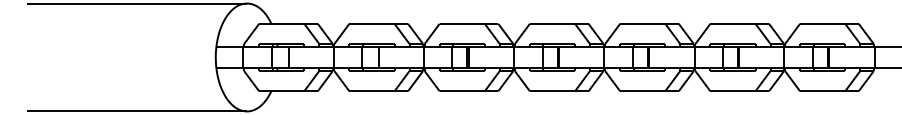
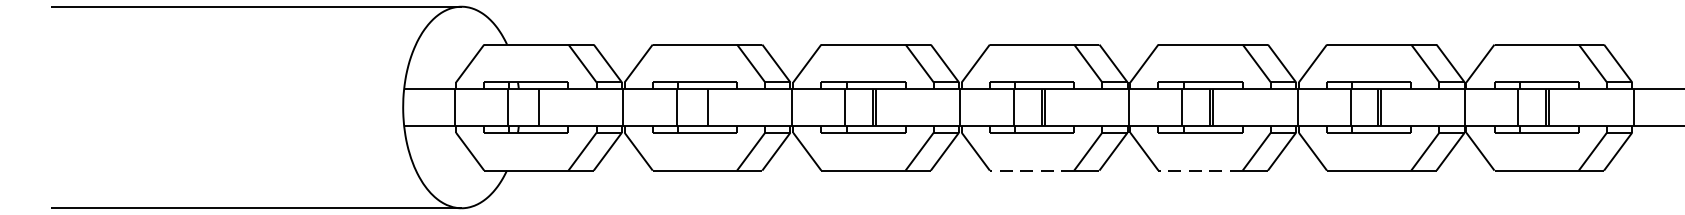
line: (552, 91) -> (1032, 171), solid -> dashed
line: (642, 91) -> (1200, 171), solid -> dashed

